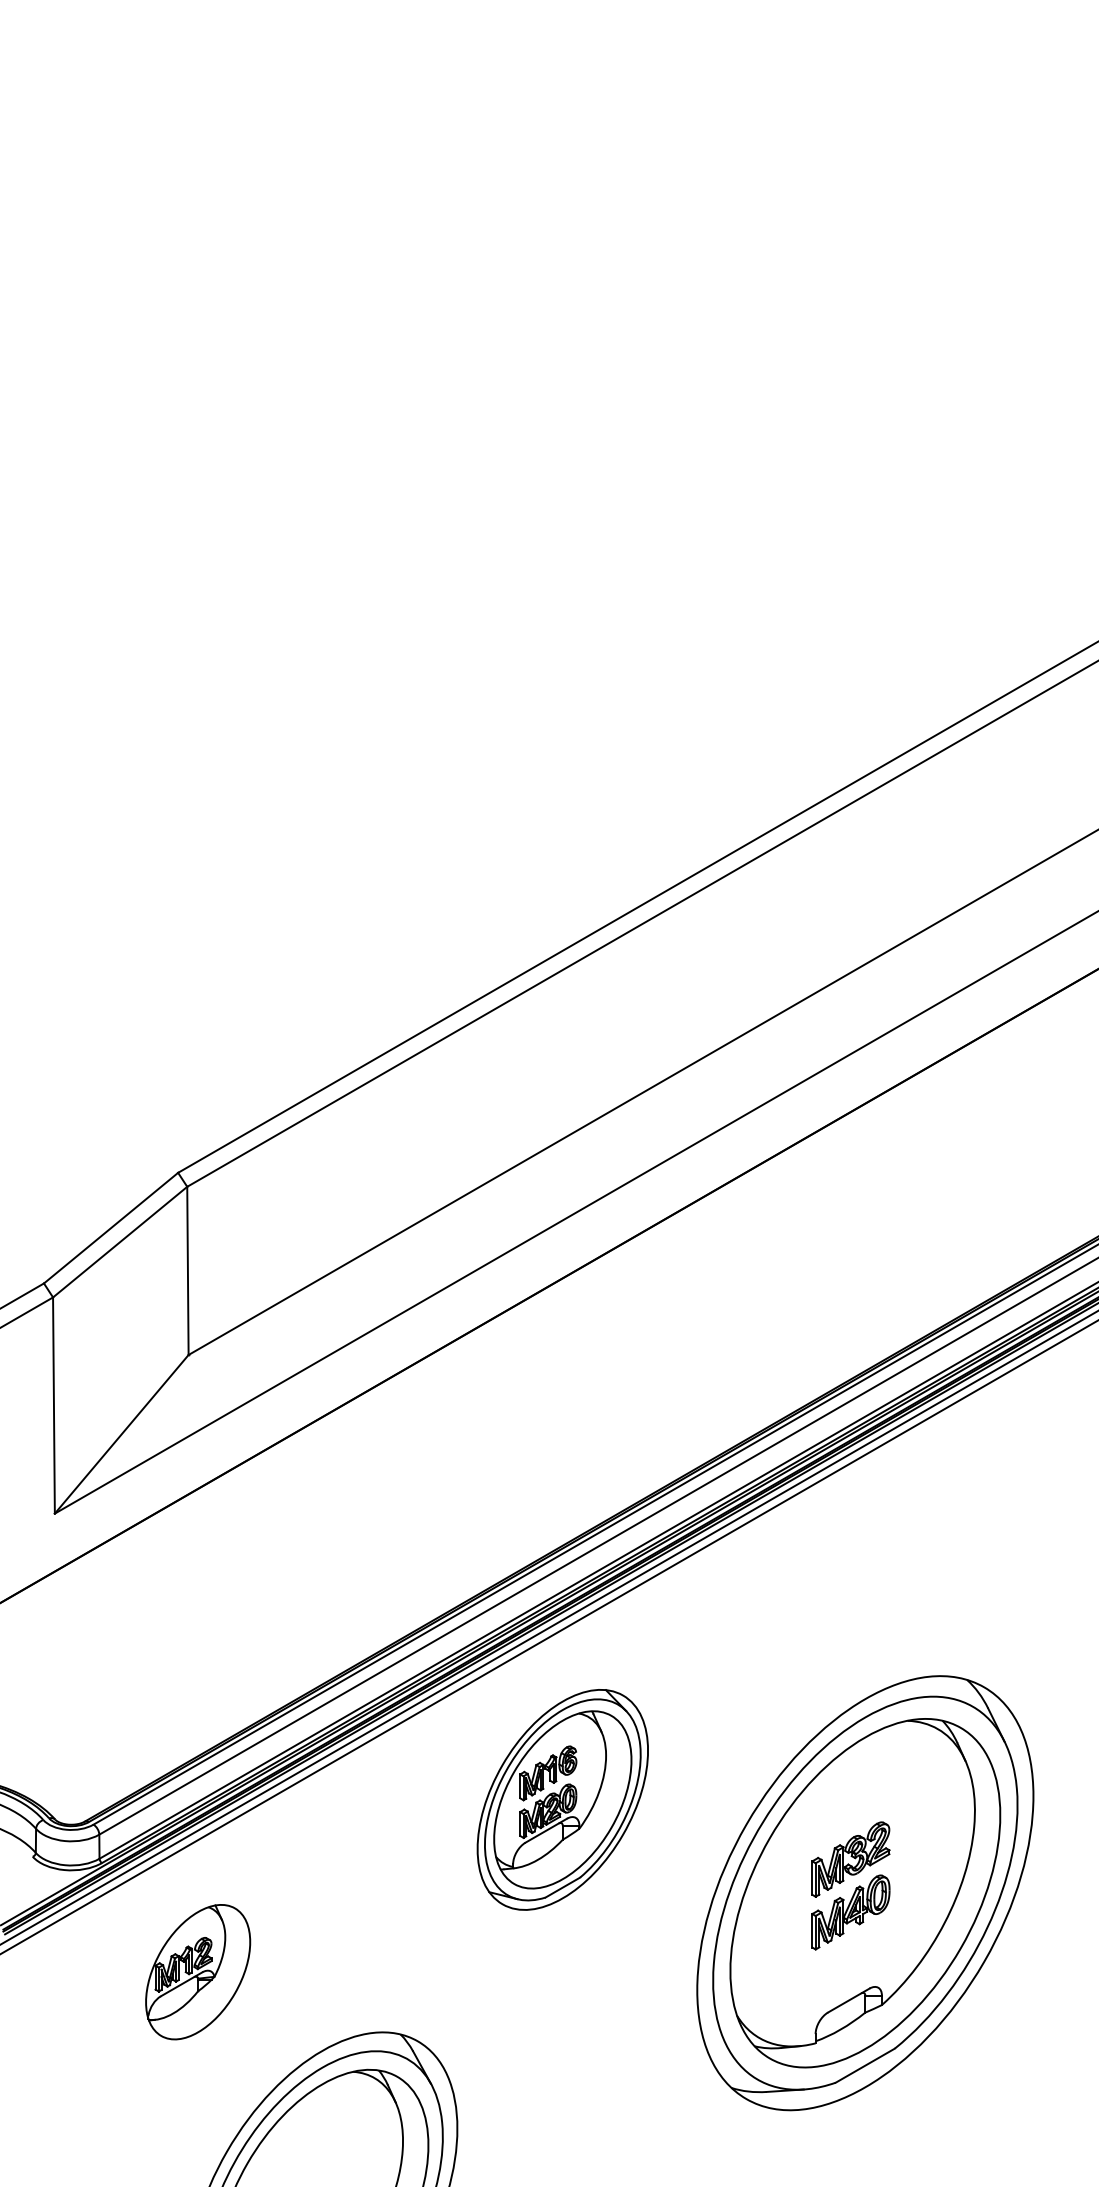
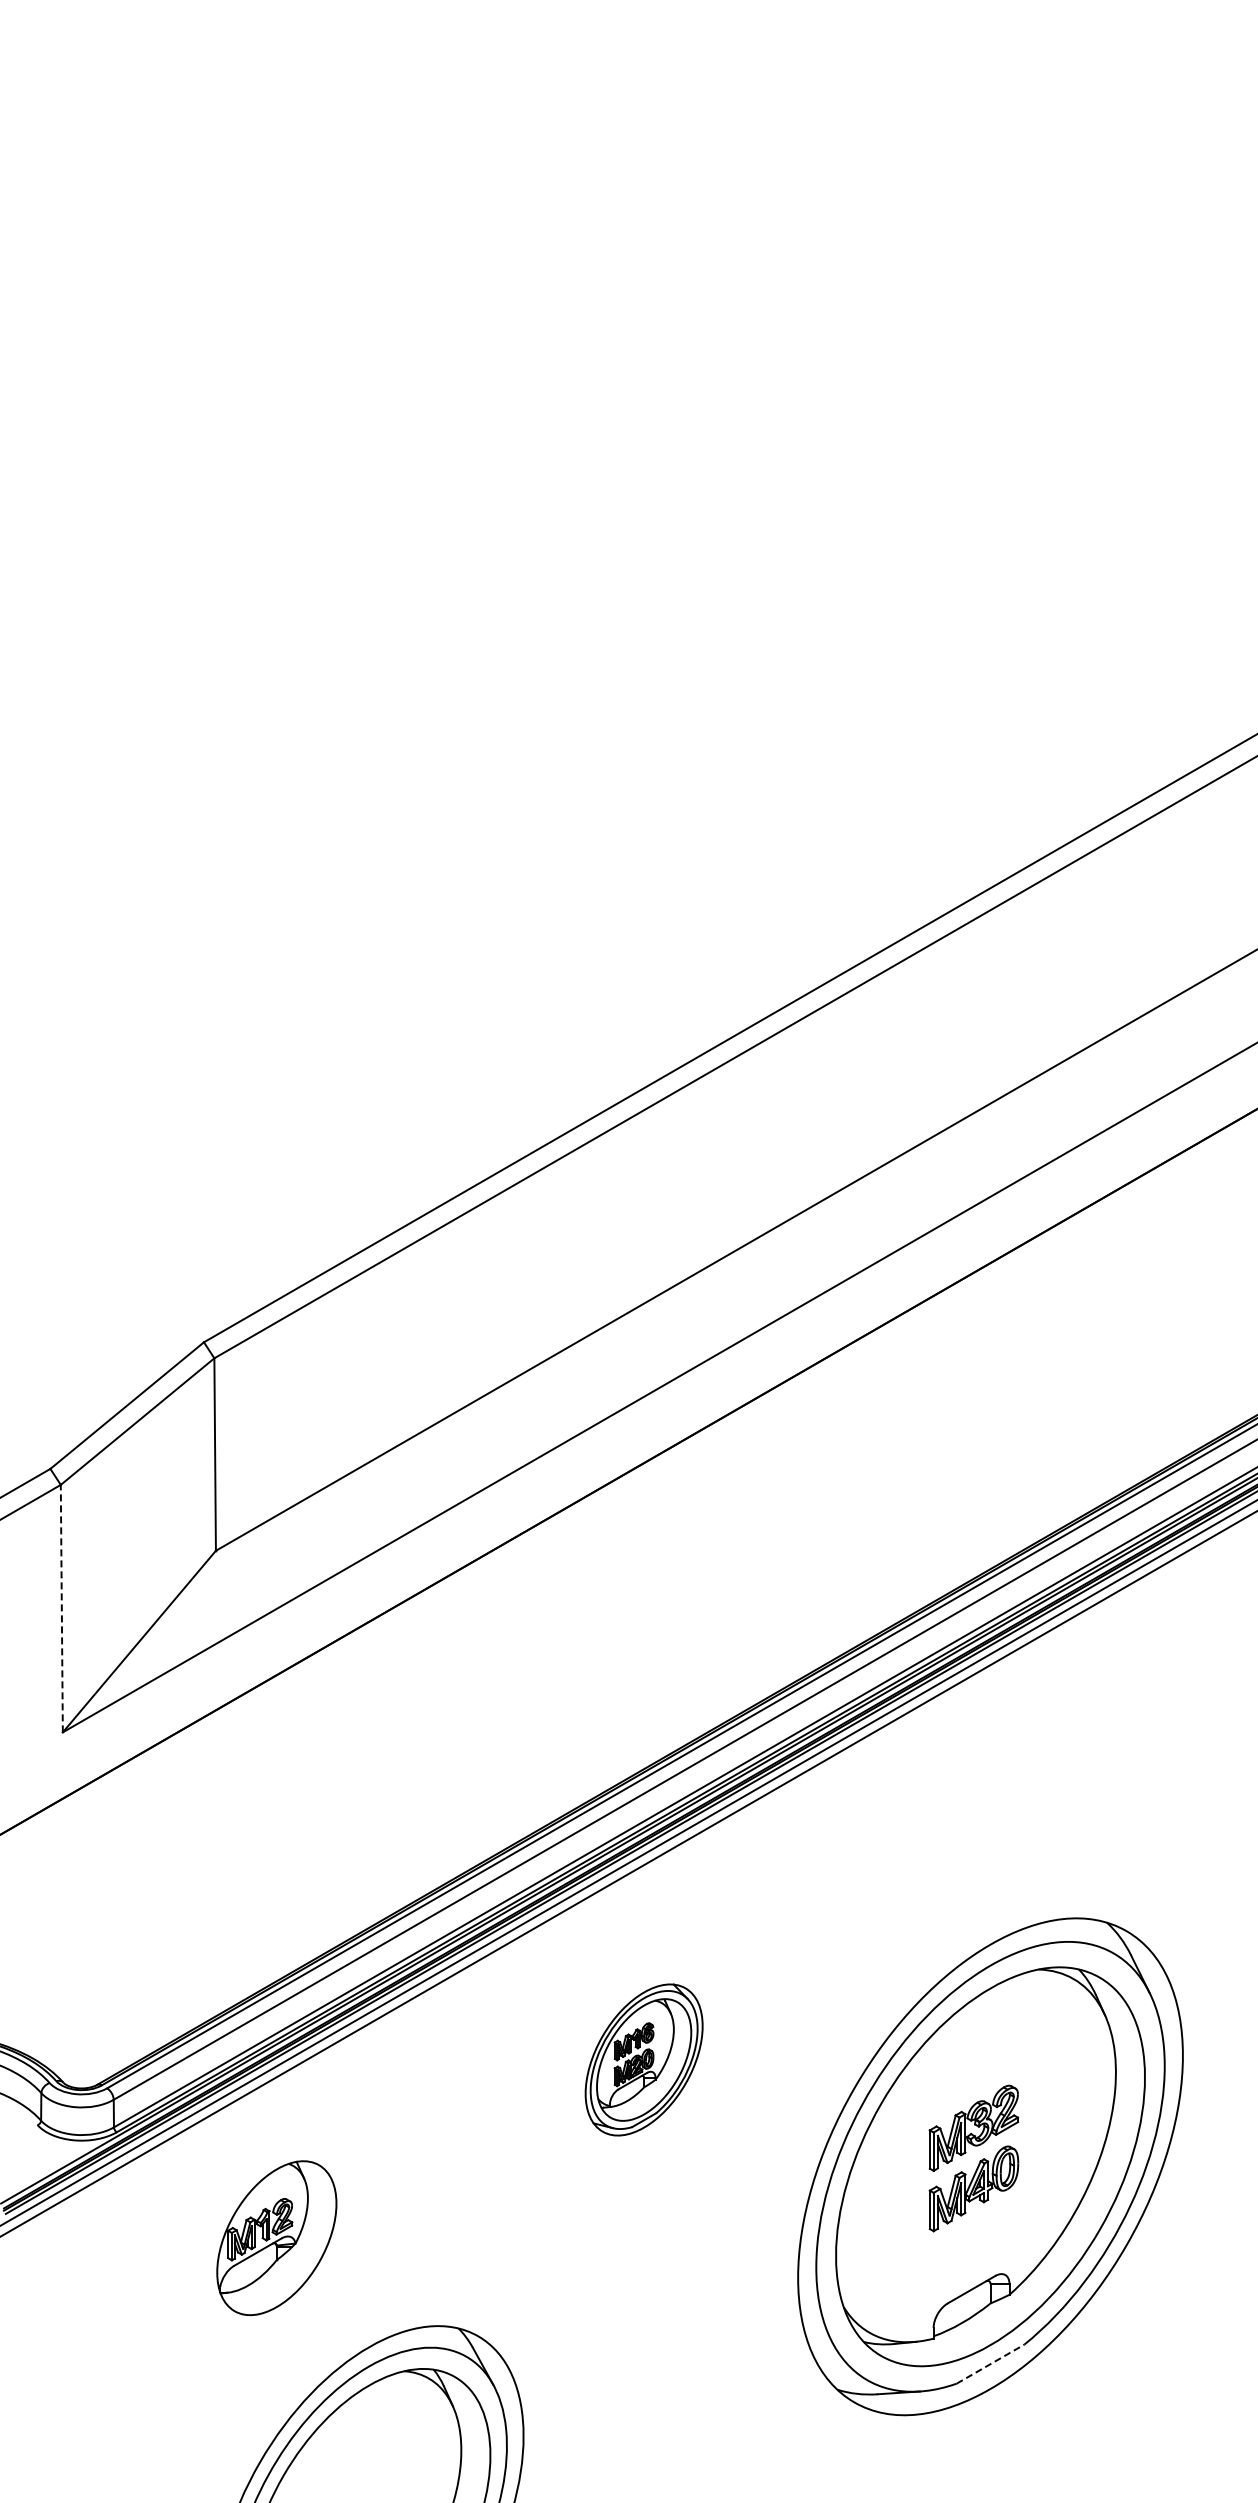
line: (53, 1405) -> (61, 1608), solid -> dashed
part: (562, 1799) -> (643, 2059), size x0.6
part: (197, 1972) -> (276, 2238), moved
line: (865, 2065) -> (990, 2363), solid -> dashed

